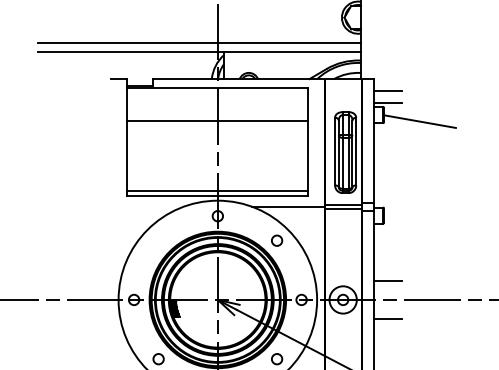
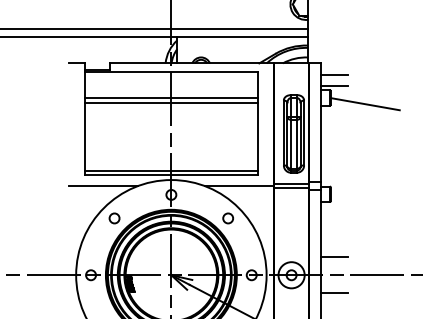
line: (217, 115) -> (171, 98), added
line: (147, 206) -> (103, 185), added
circle: (158, 240) -> (114, 218), added

